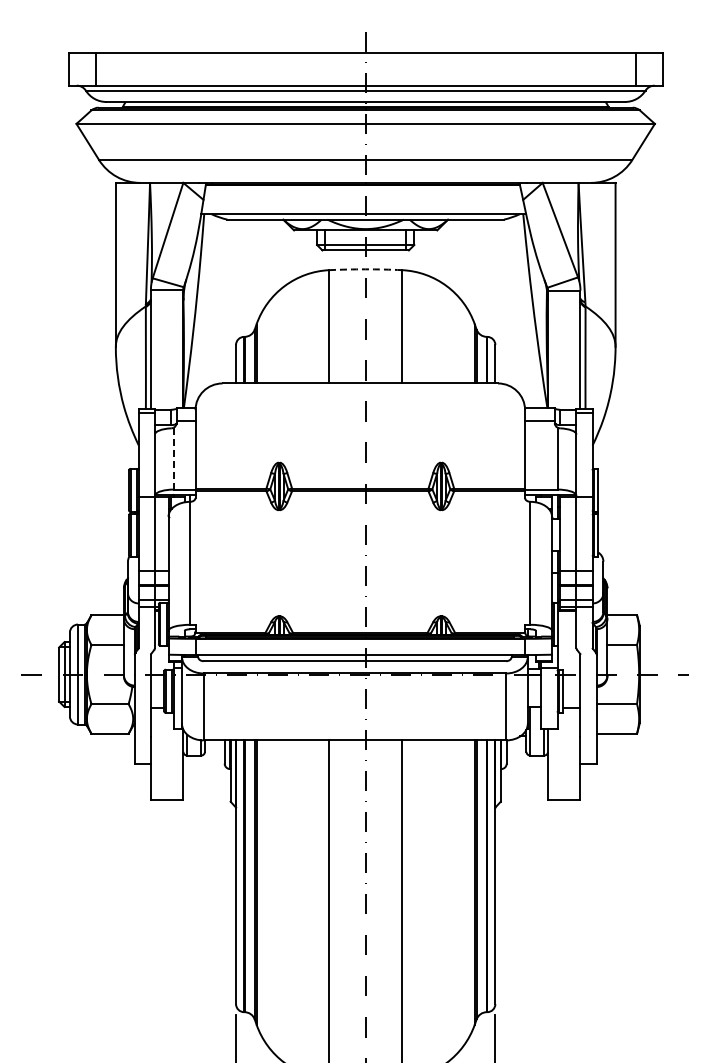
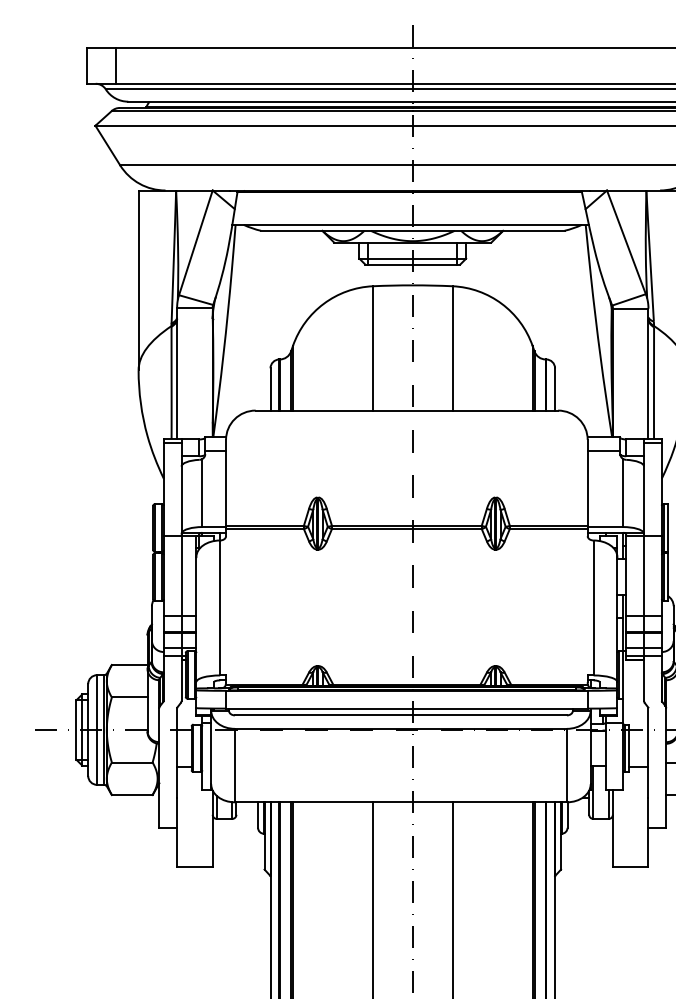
arc: (365, 269) -> (412, 285), dashed -> solid
line: (173, 458) -> (201, 492), dashed -> solid

